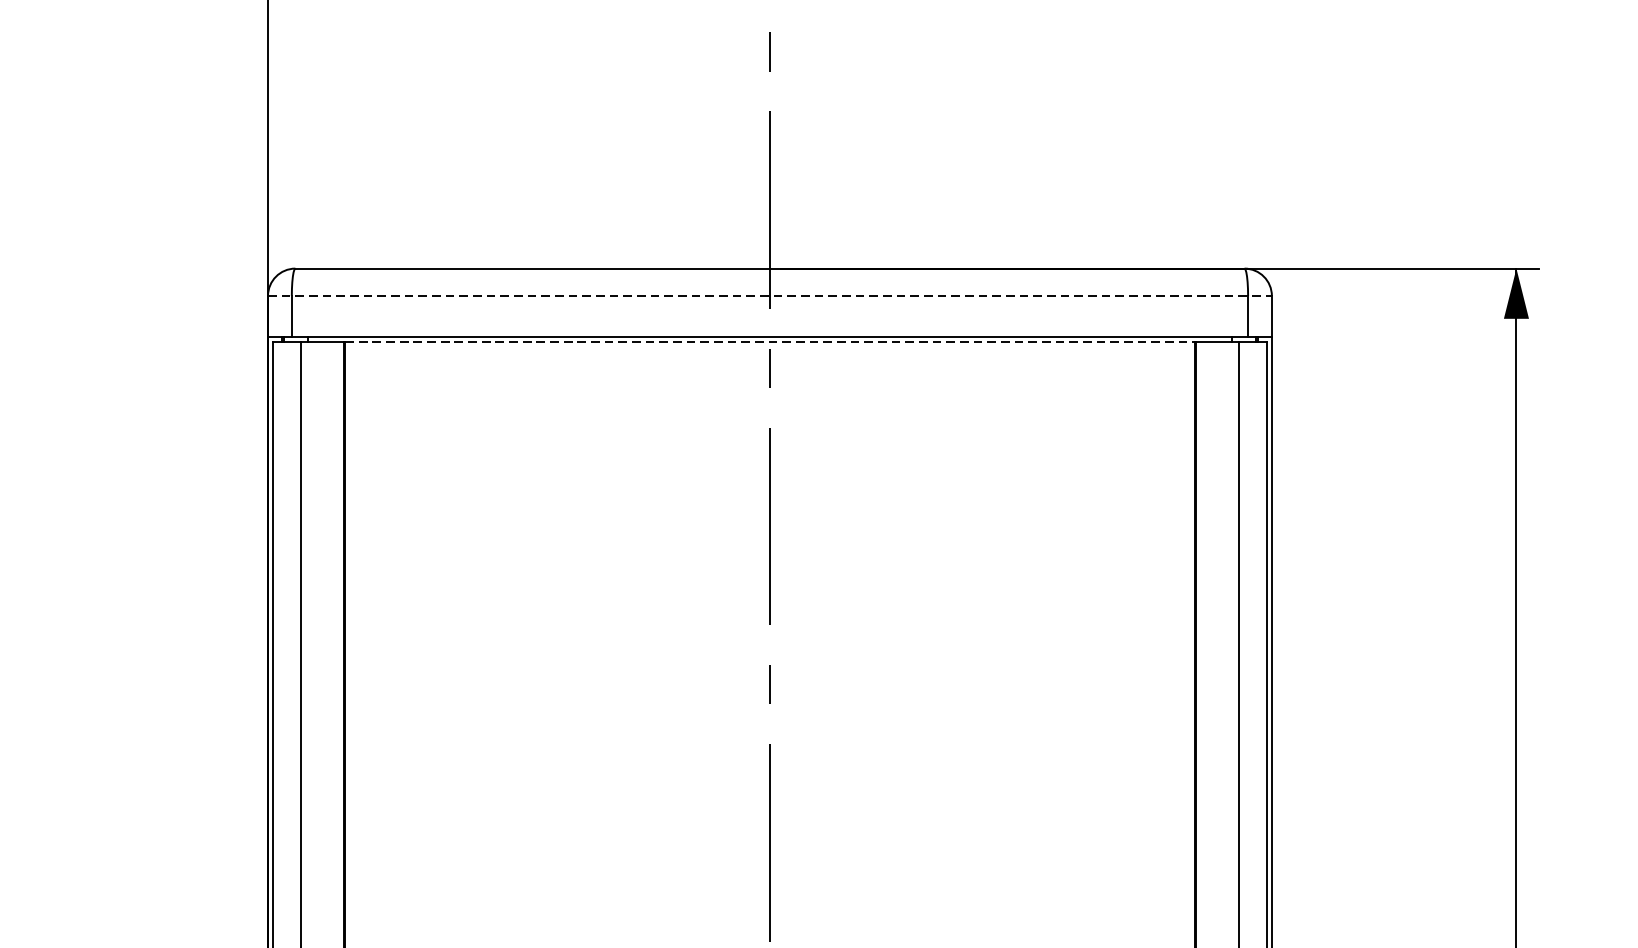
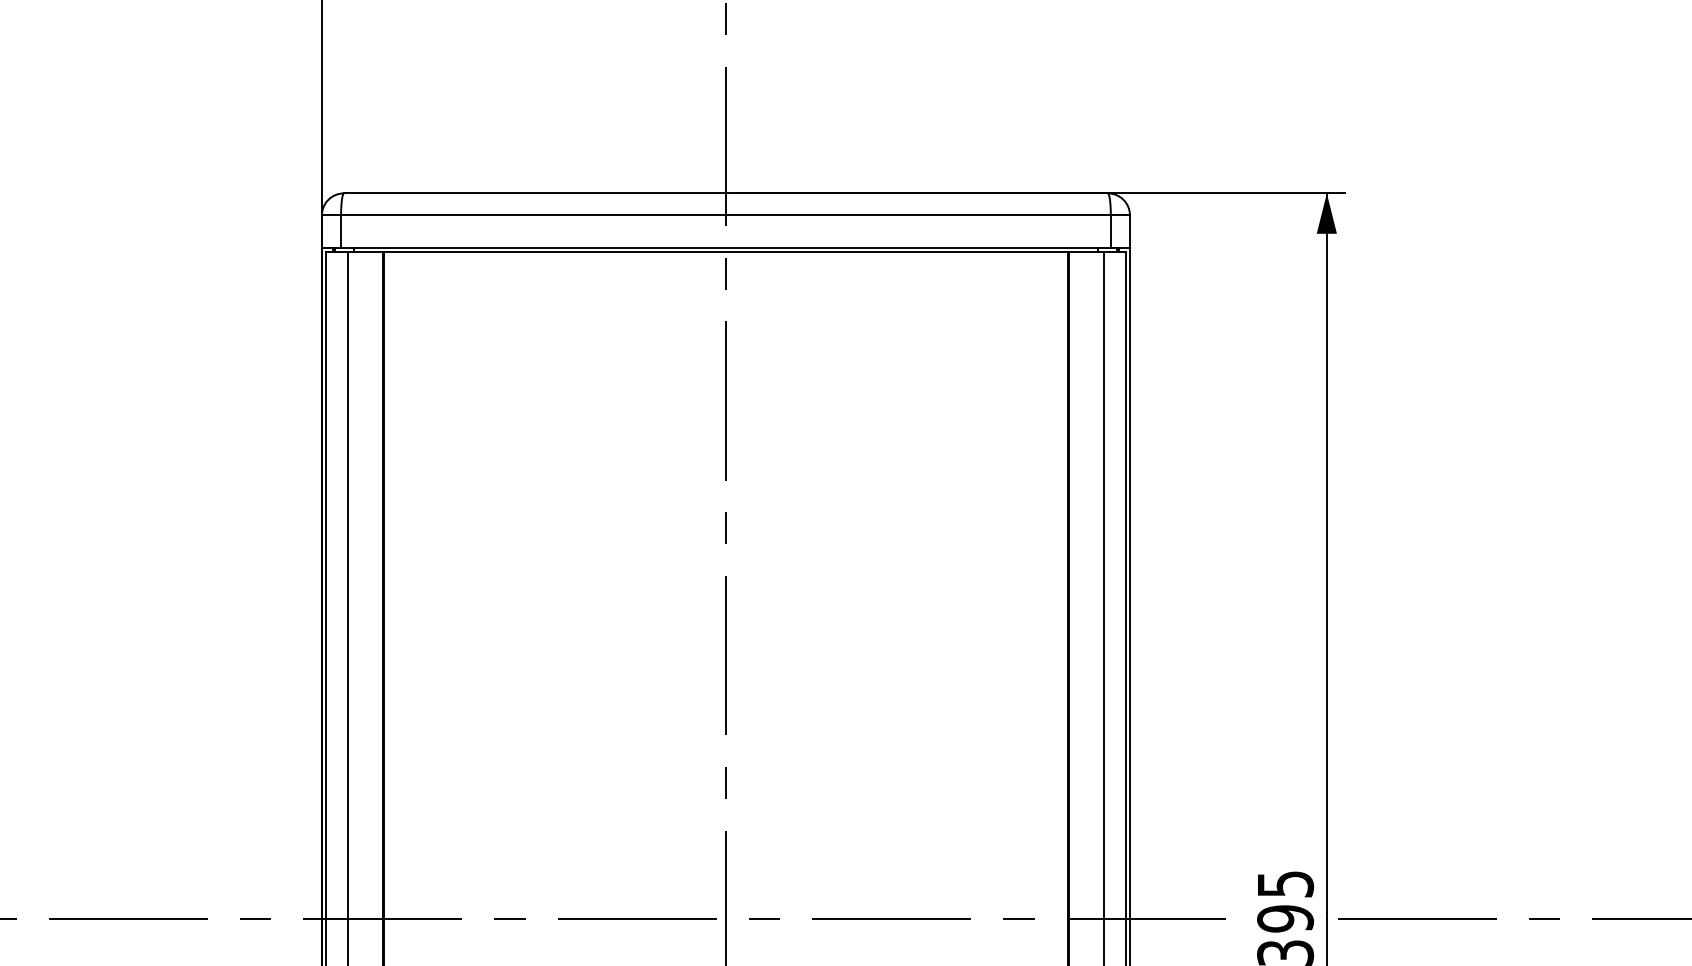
line: (770, 296) -> (726, 215), dashed -> solid
line: (769, 342) -> (725, 252), dashed -> solid

